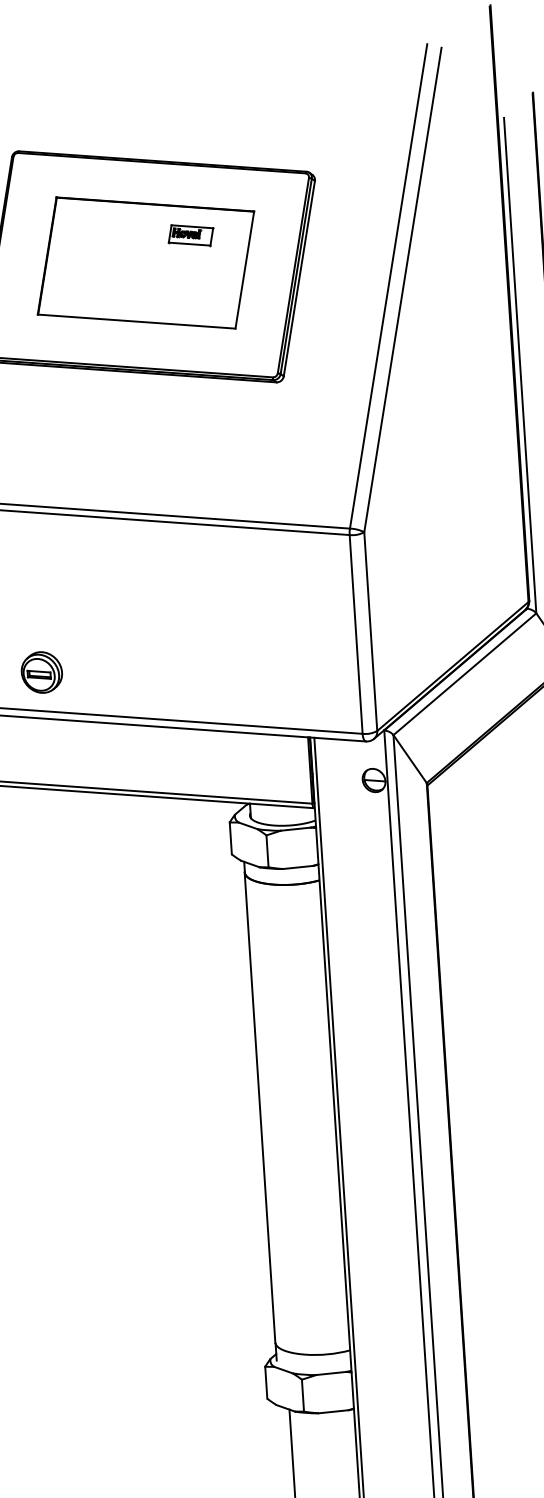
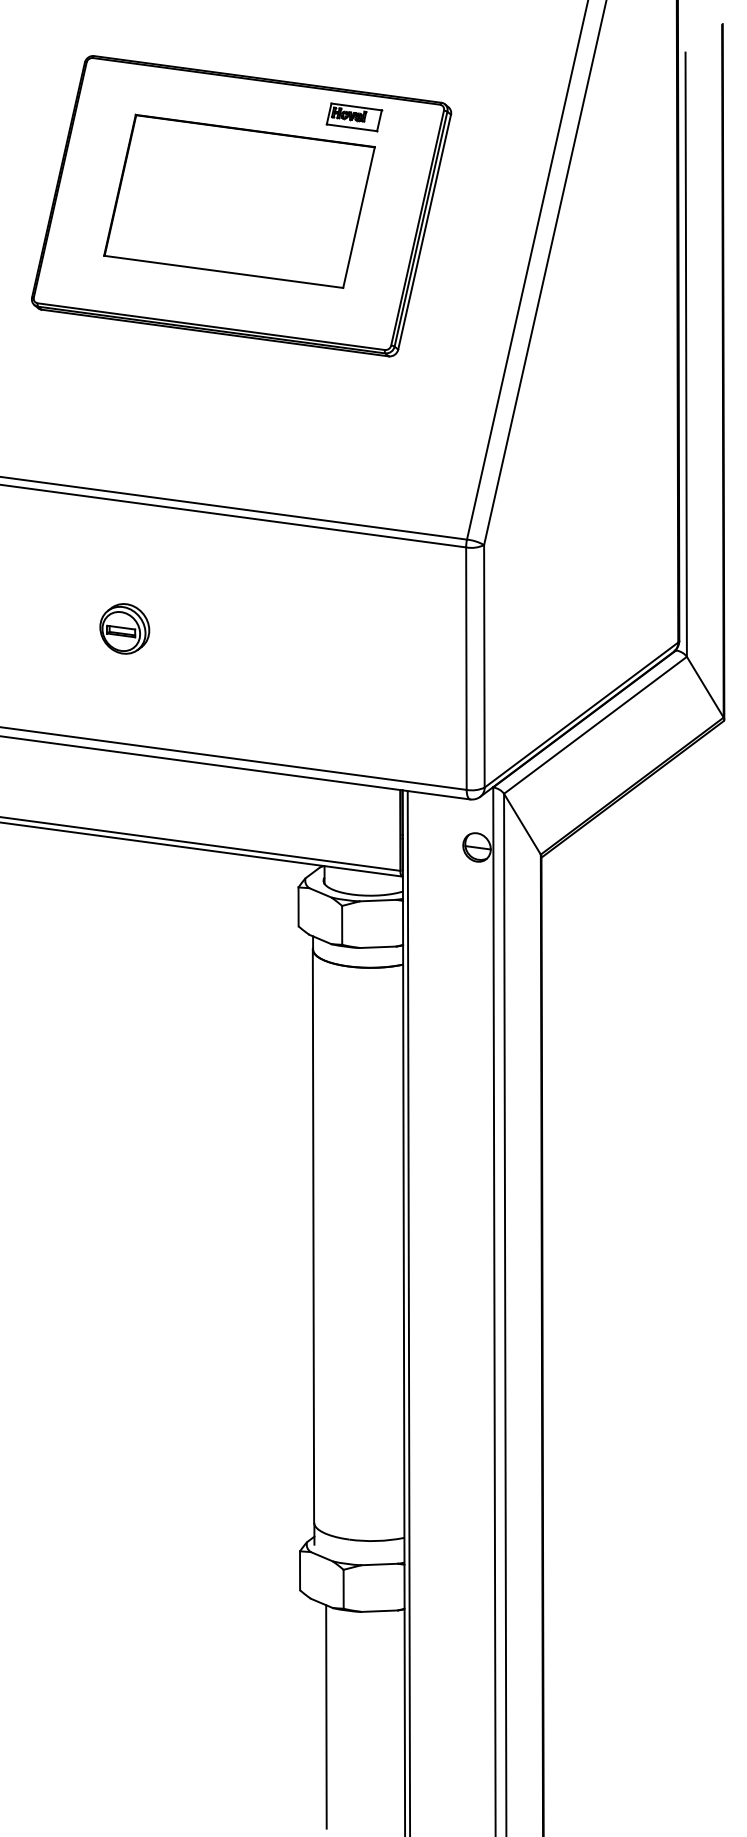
part: (191, 235) -> (354, 117), moved
part: (41, 672) -> (124, 628), moved

